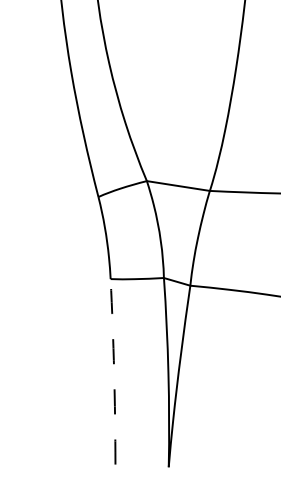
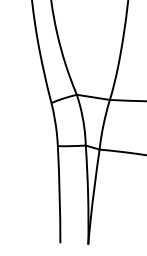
arc: (113, 371) -> (59, 194), dashed -> solid

